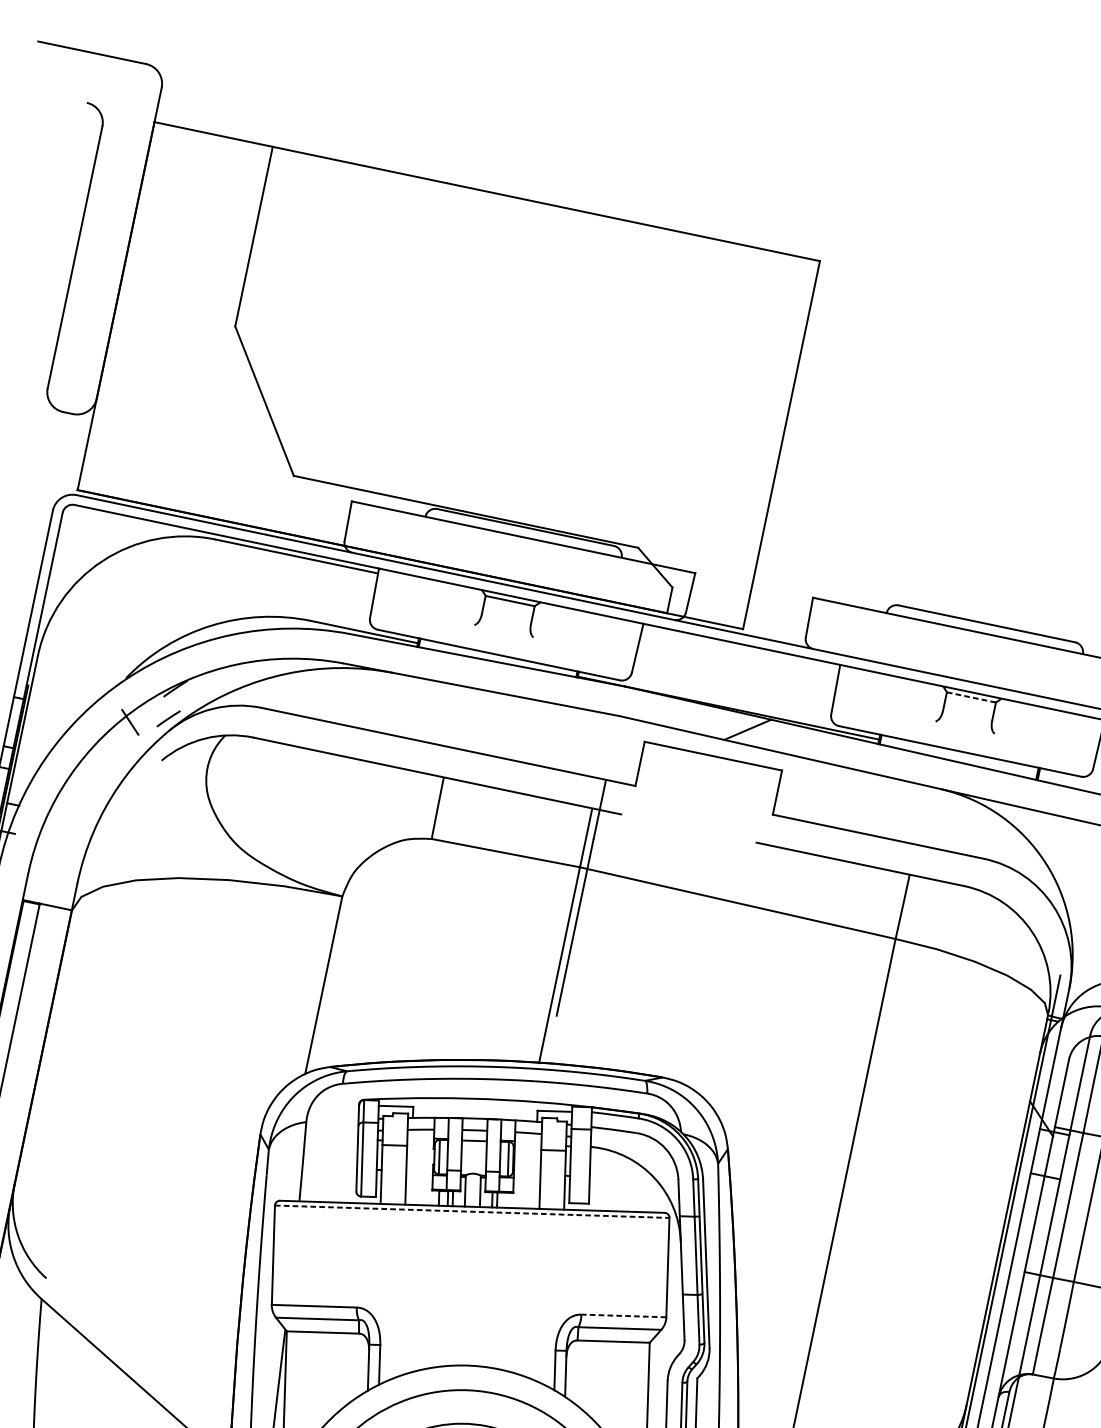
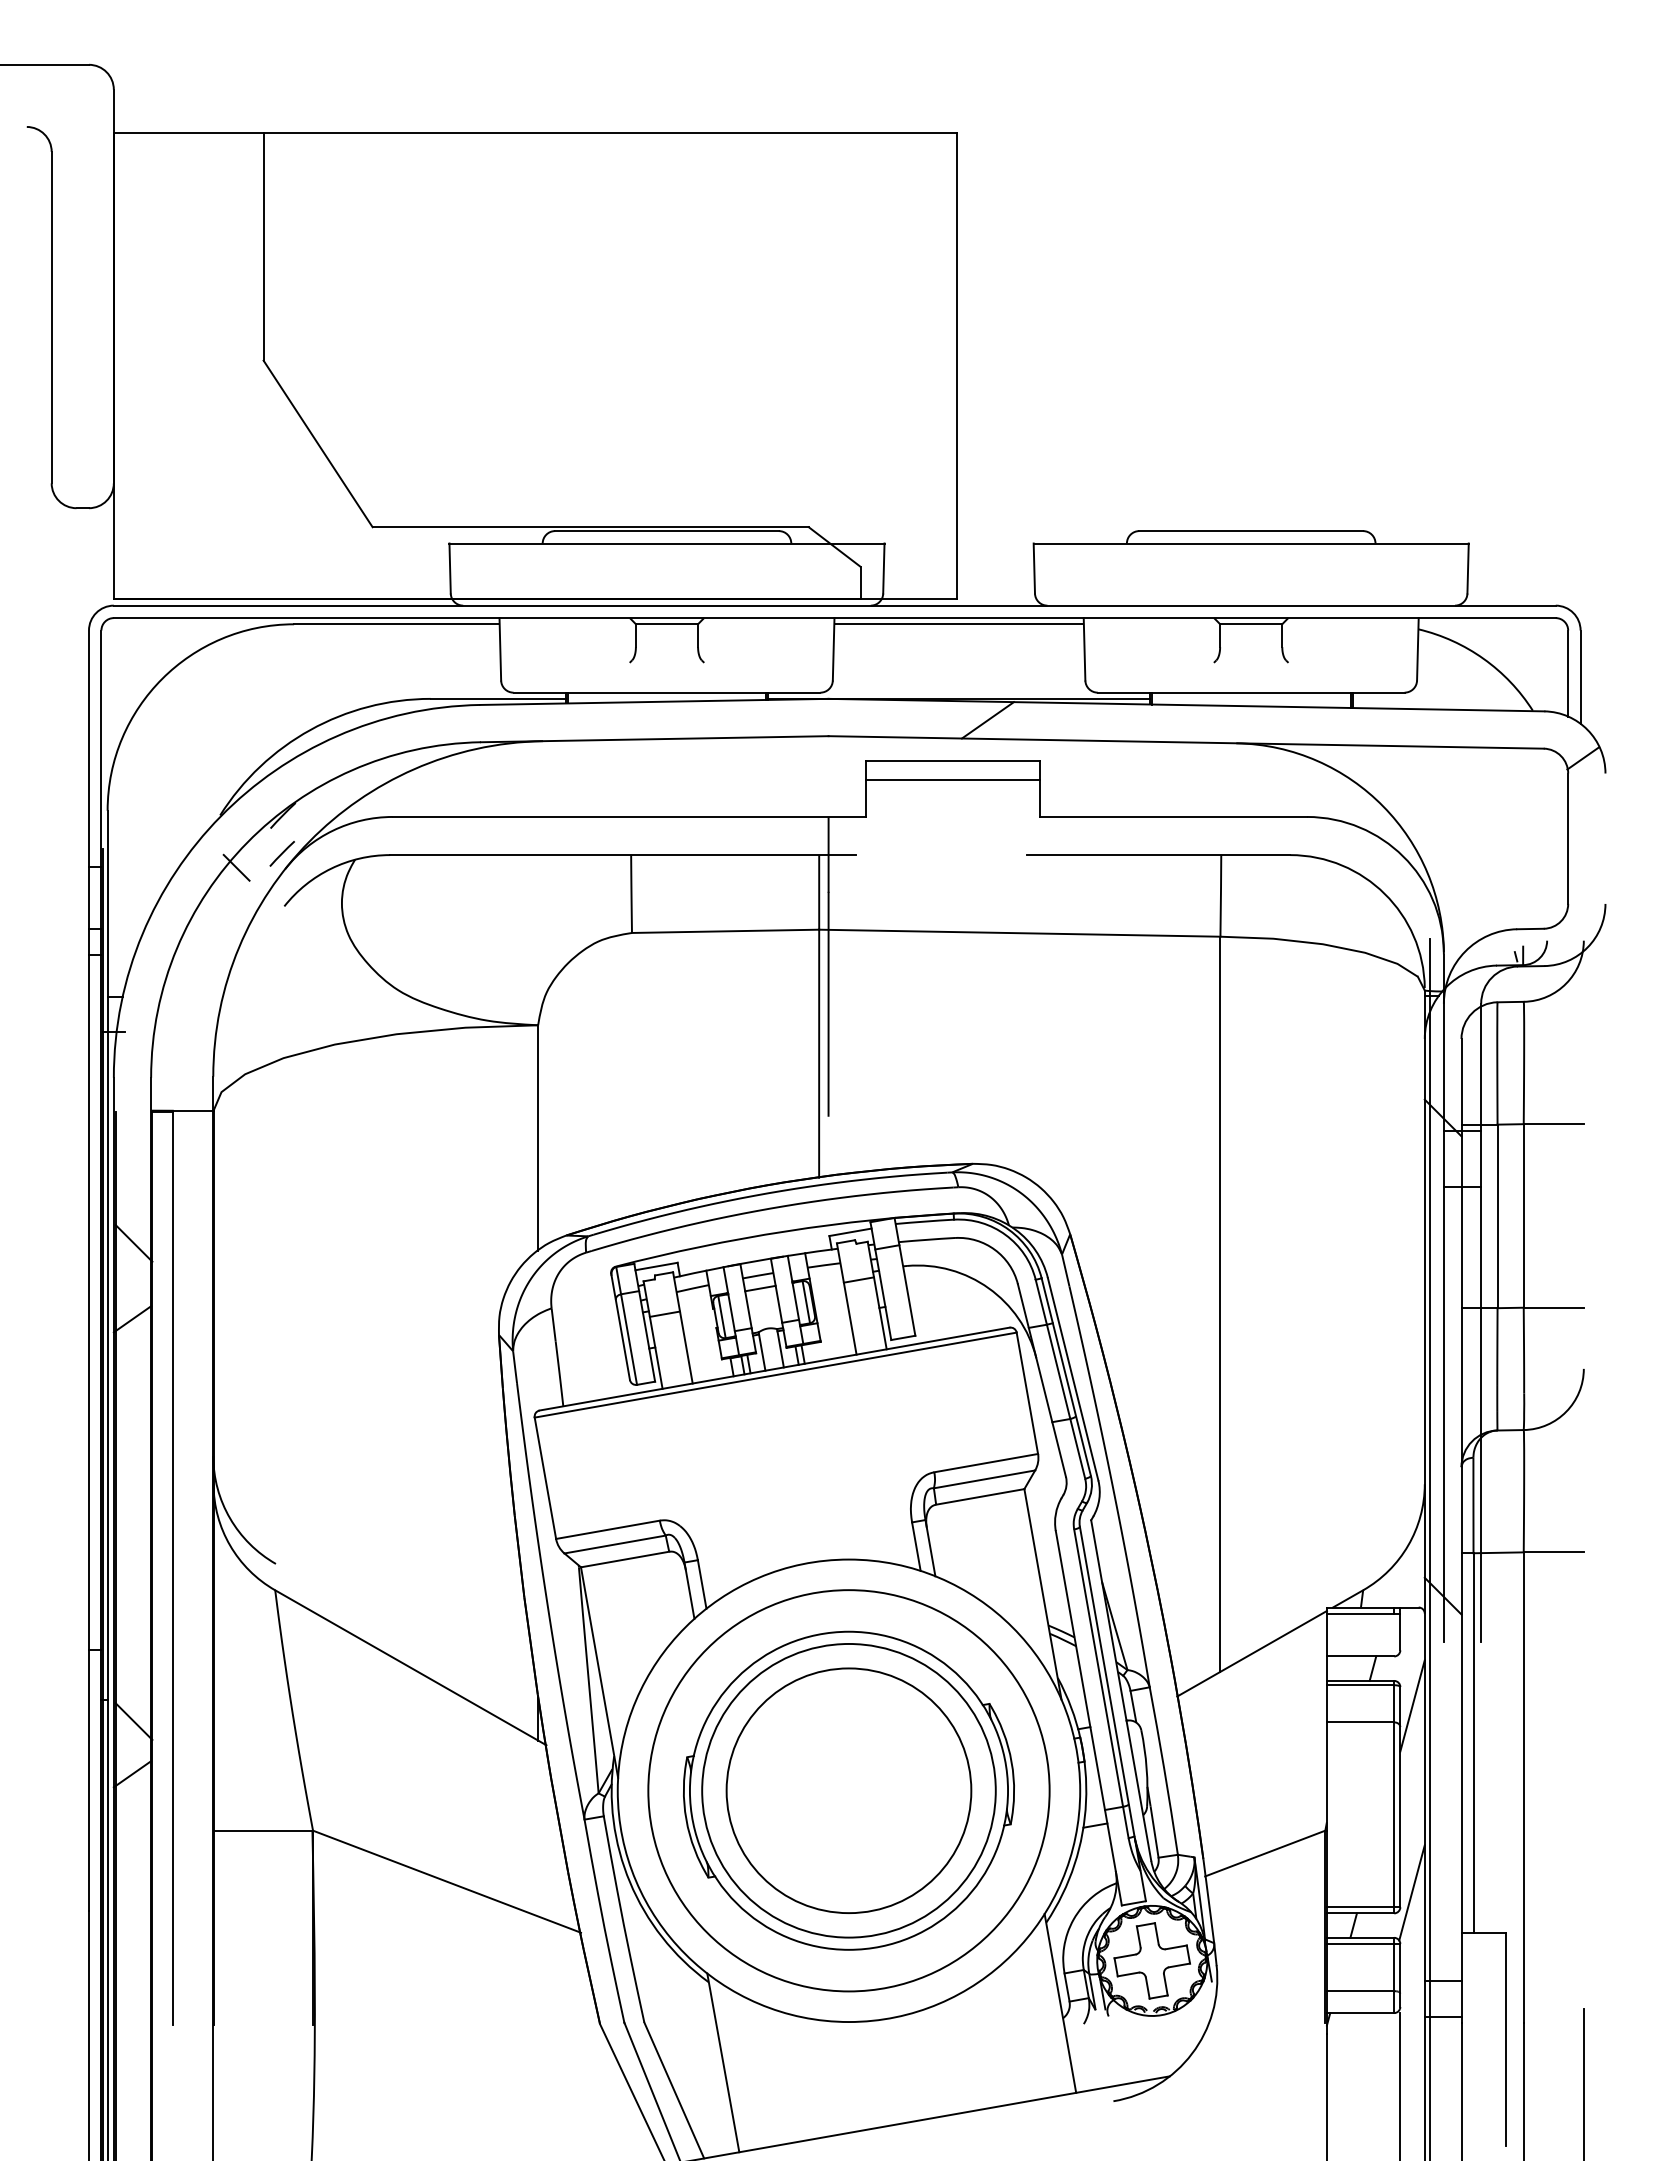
line: (740, 649) -> (958, 624), added
line: (971, 697) -> (1251, 624), dashed -> solid
line: (710, 770) -> (952, 779), added
line: (471, 1212) -> (775, 1375), dashed -> solid
line: (624, 1316) -> (986, 1463), dashed -> solid

